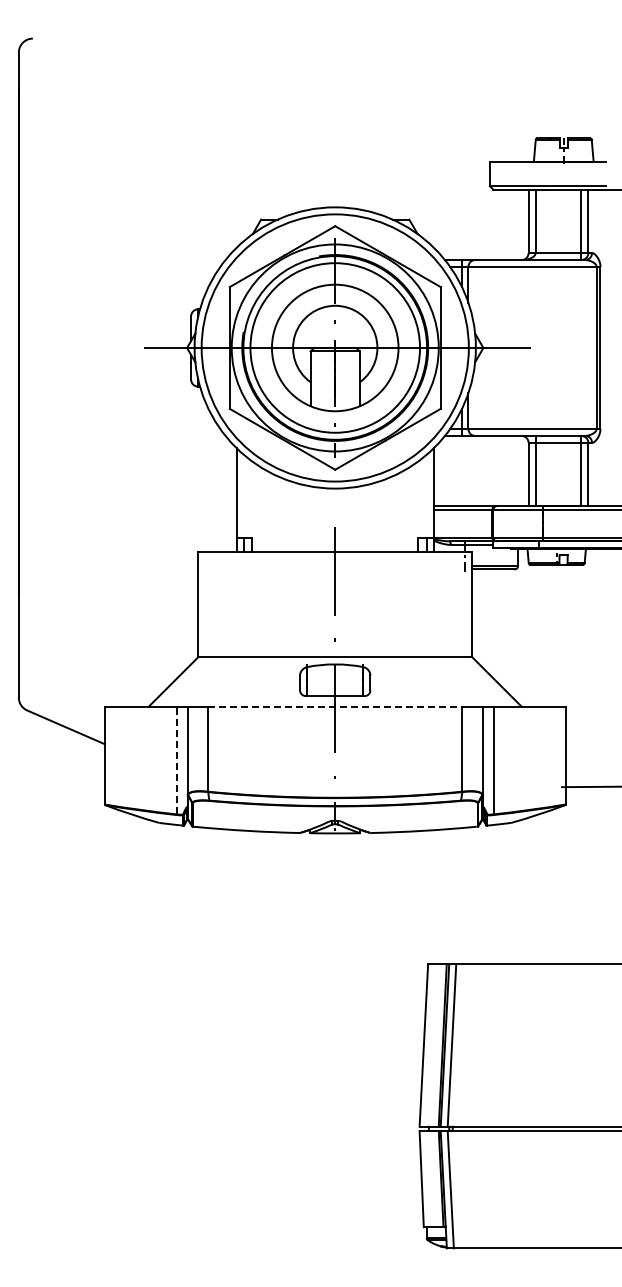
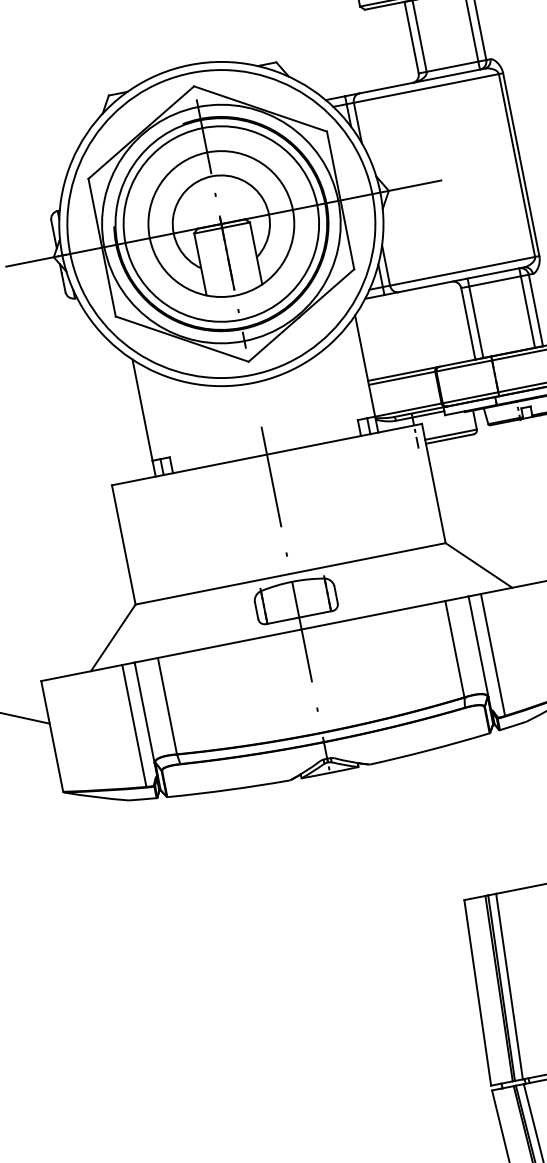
line: (335, 706) -> (301, 629), dashed -> solid
line: (176, 760) -> (134, 726), dashed -> solid

